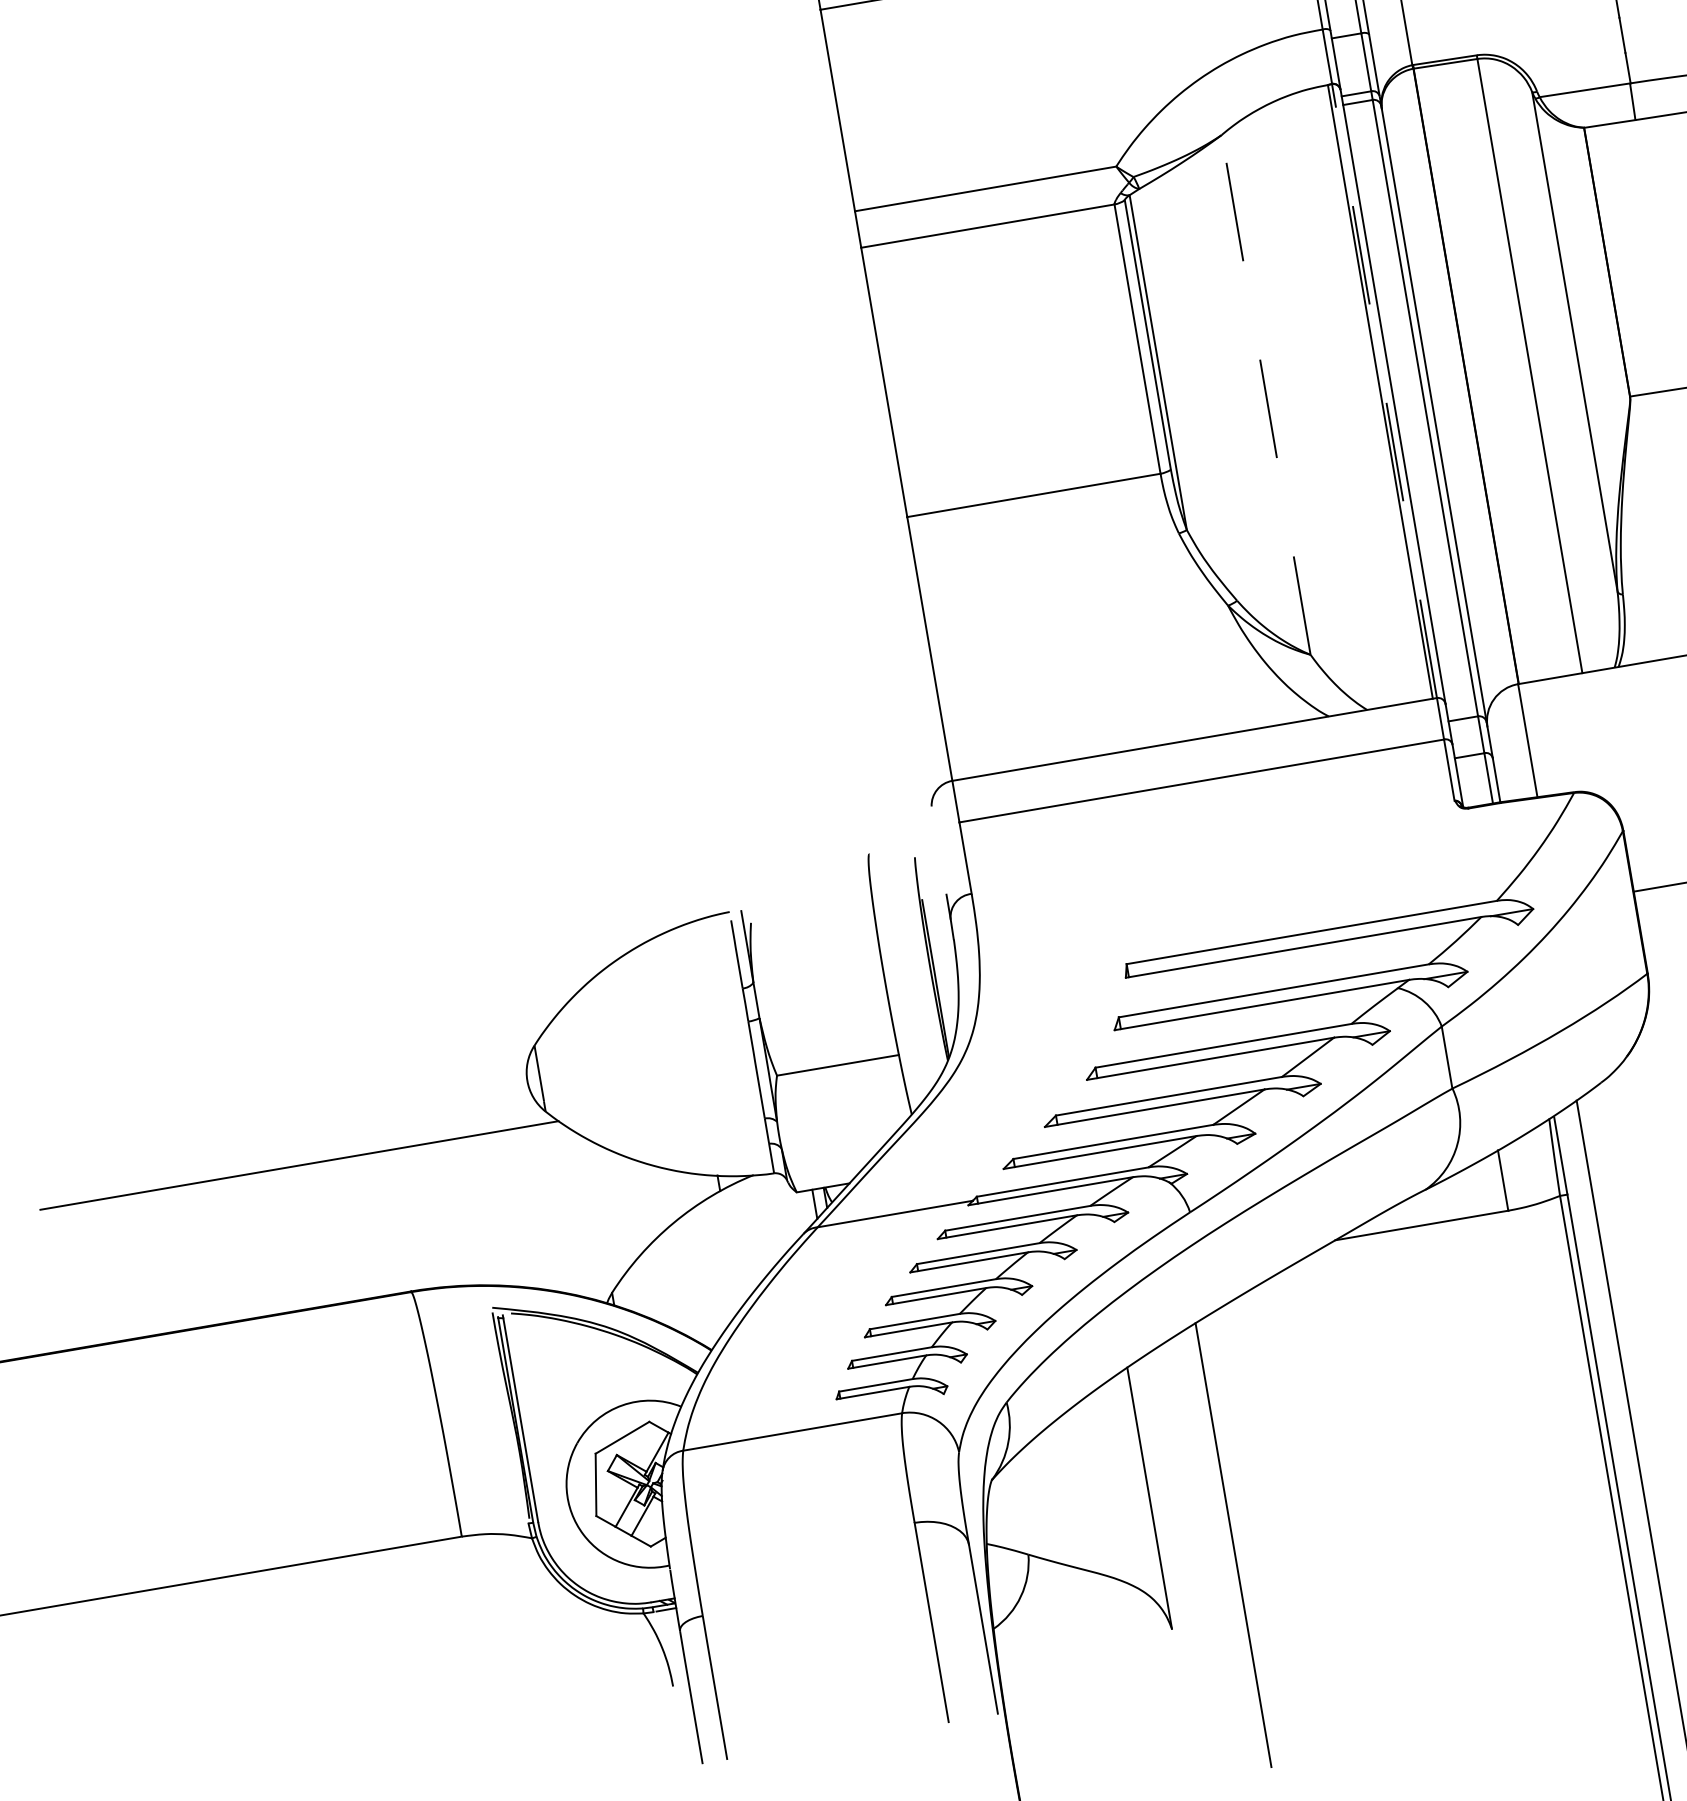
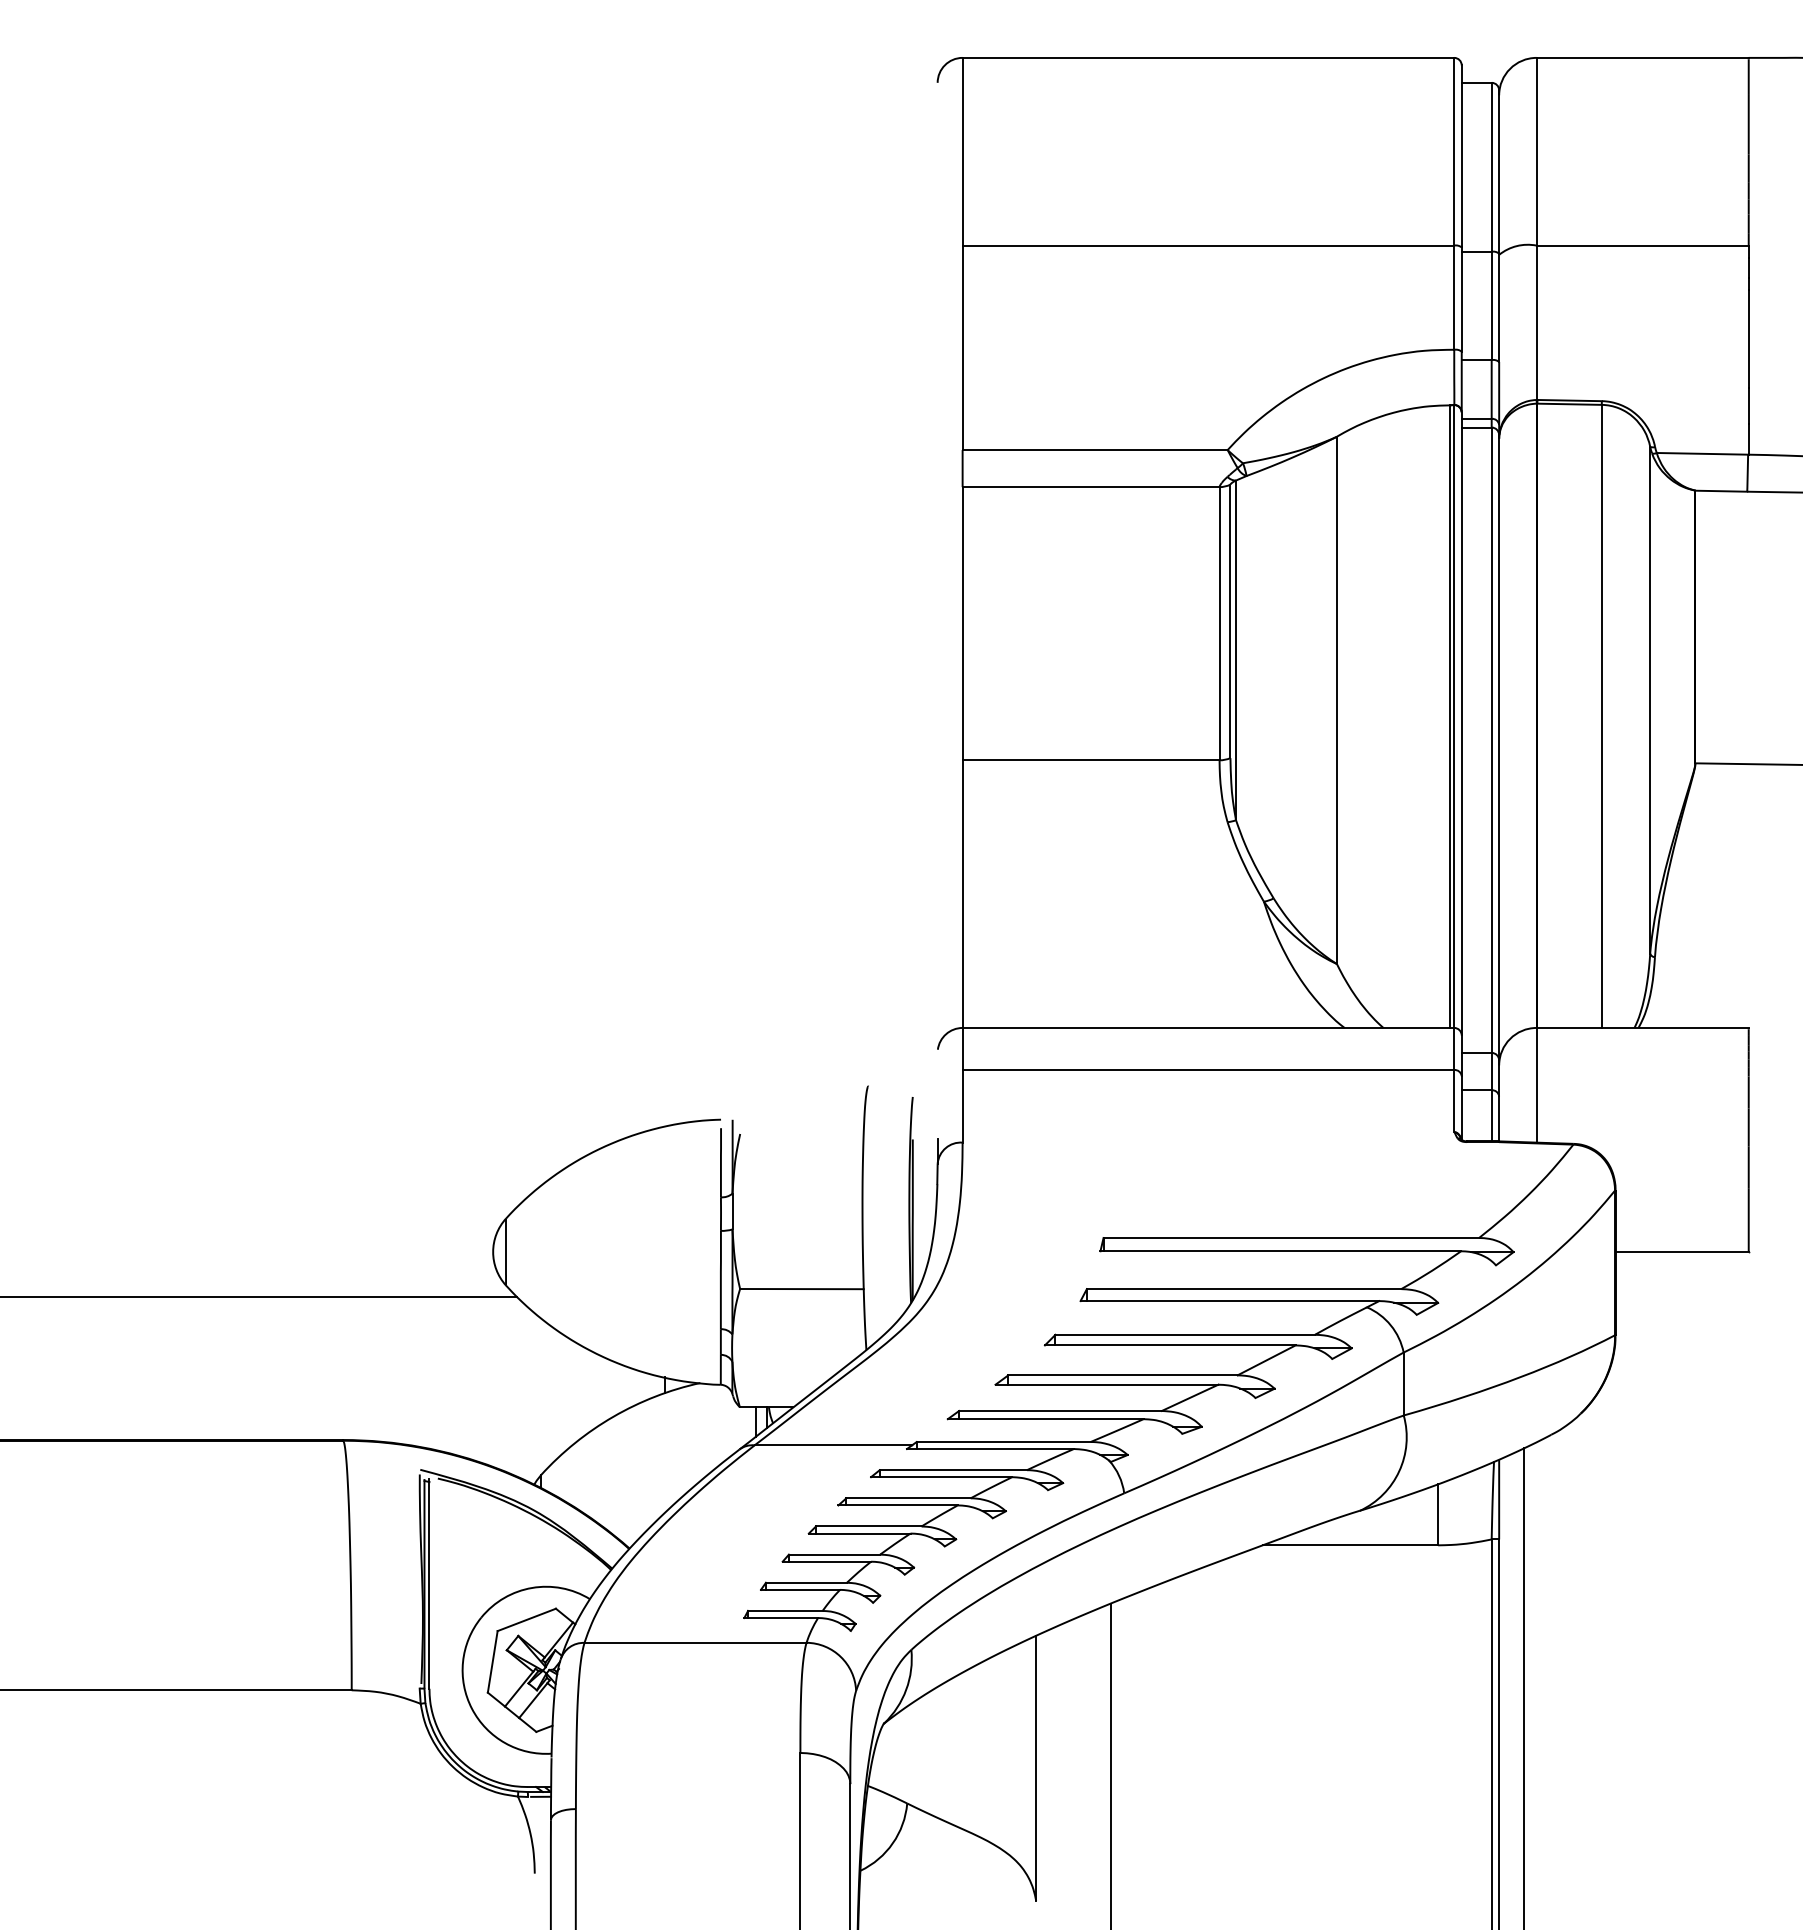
line: (1384, 390) -> (1454, 716), dashed -> solid
line: (1265, 395) -> (1336, 700), dashed -> solid

